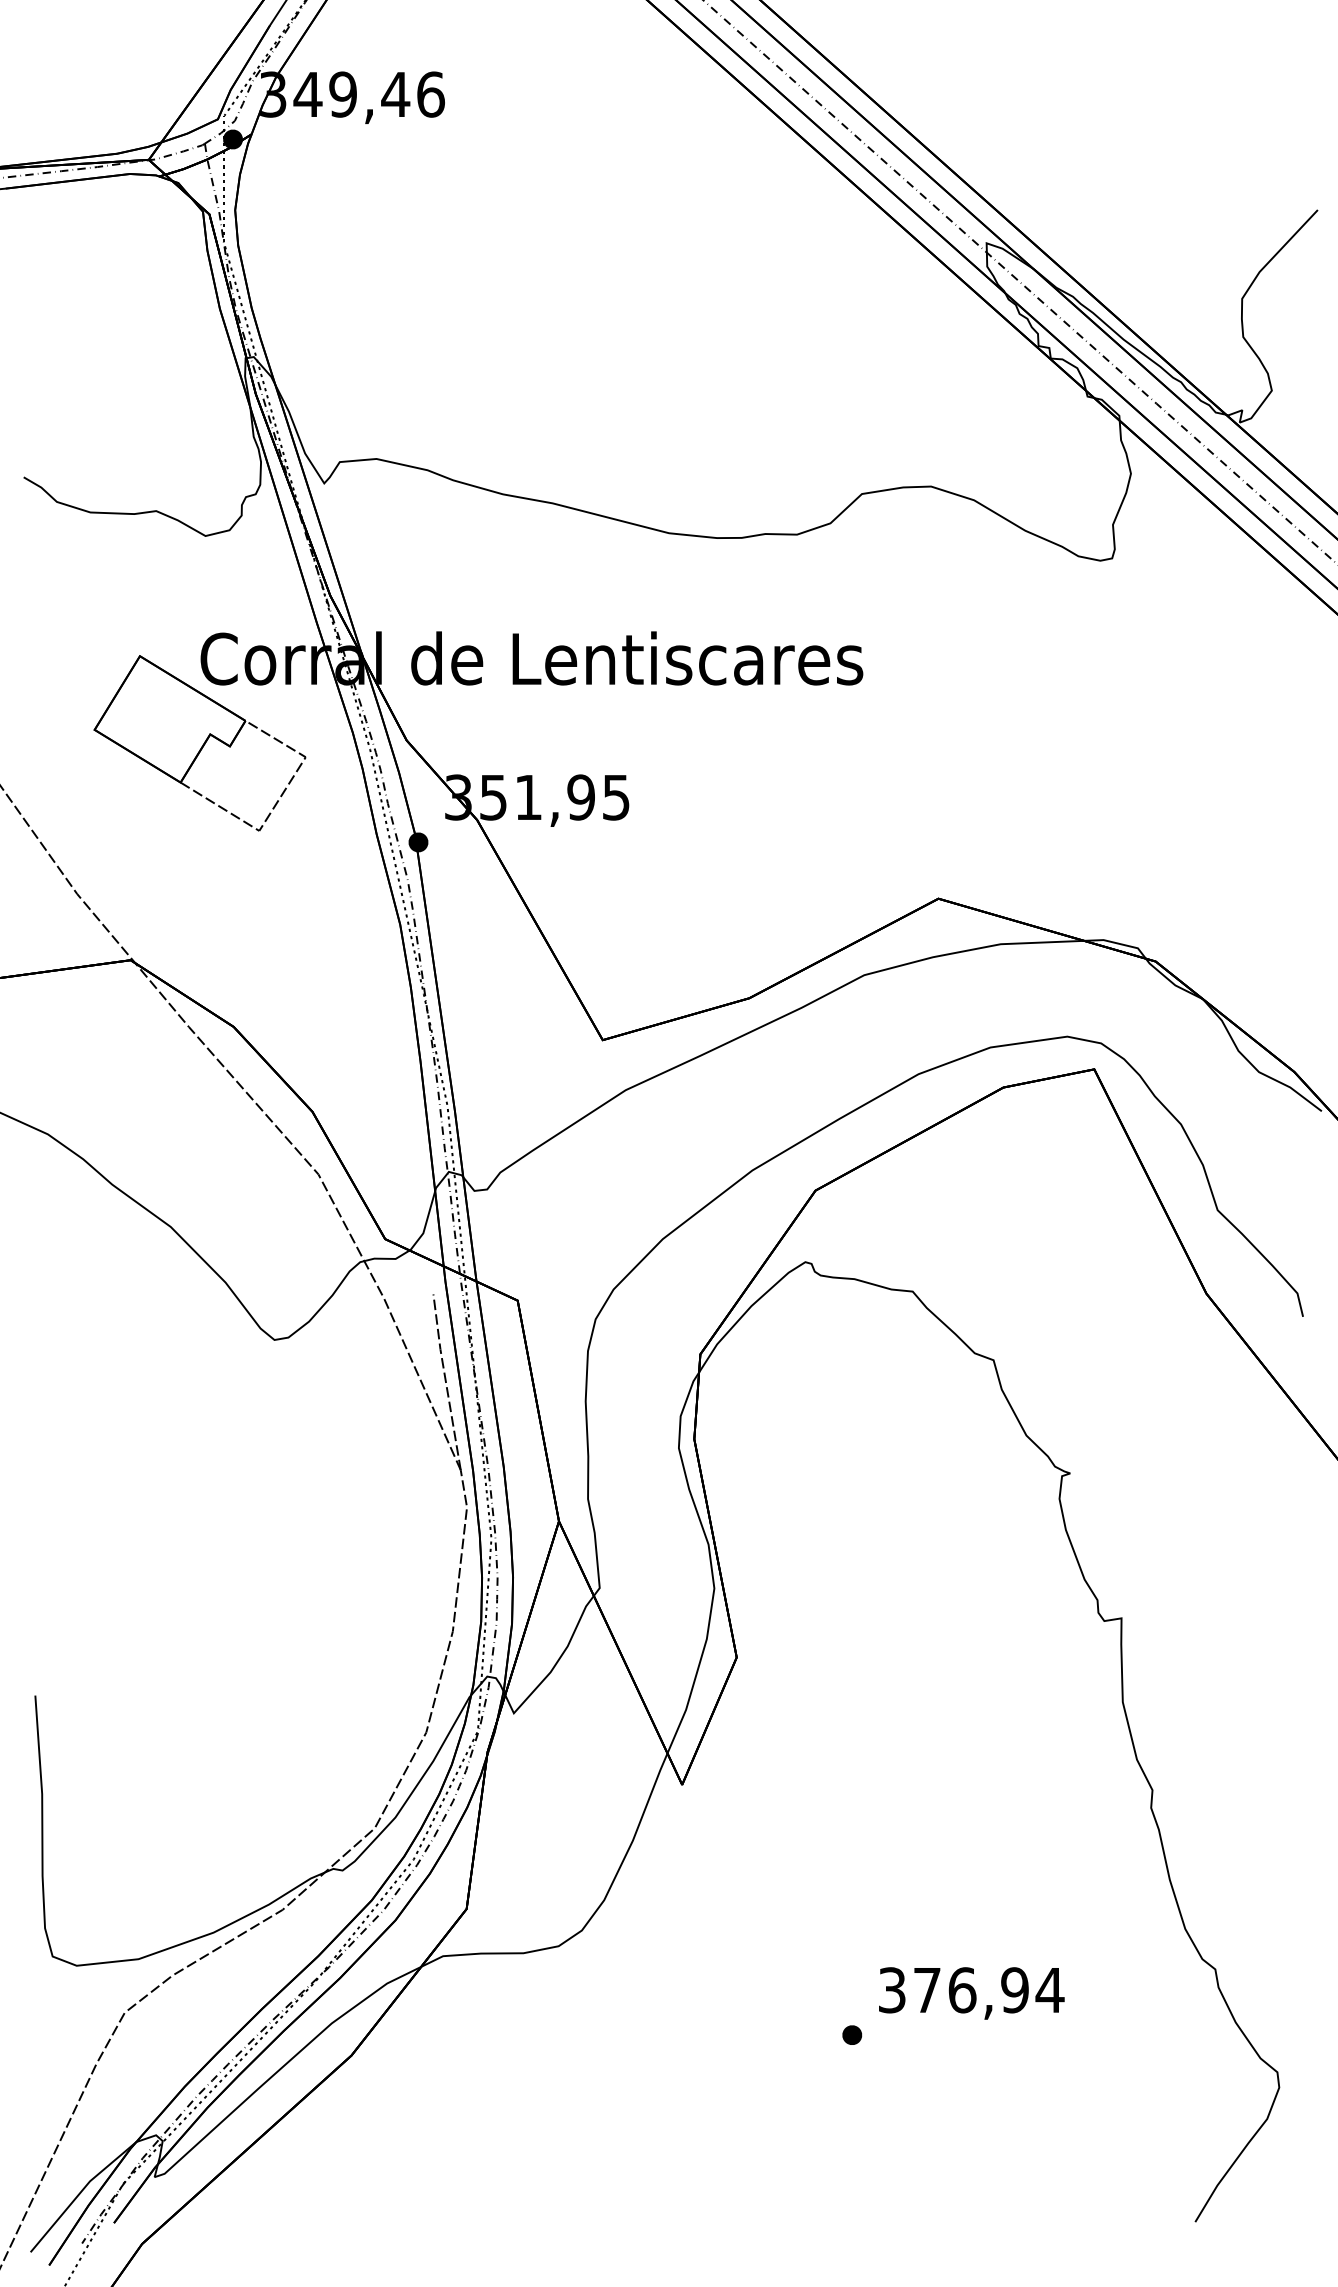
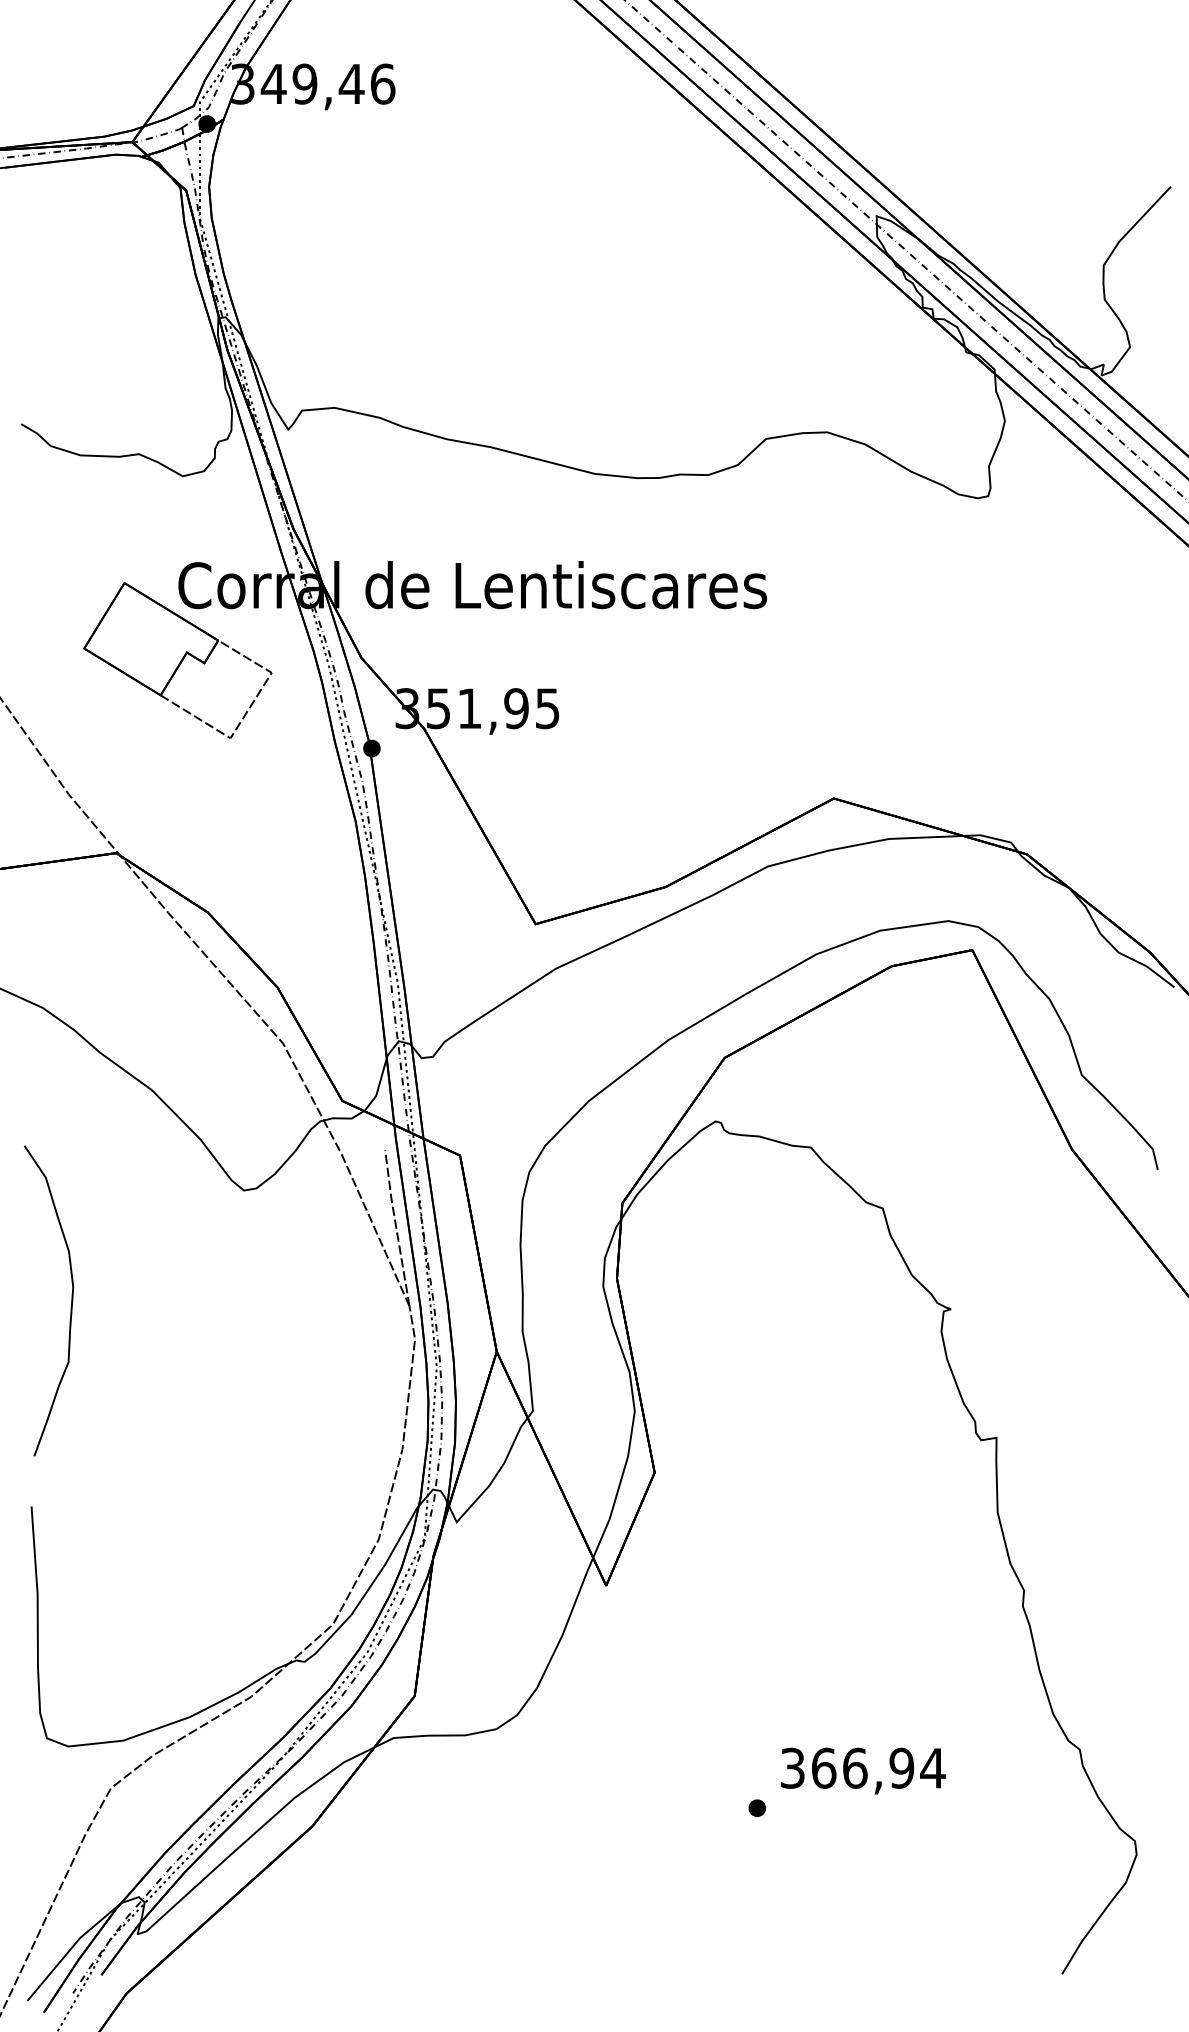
curve: (80, 1463) -> (71, 1300), added
text: (927, 1989) -> (824, 1767), 376,94 -> 366,94

